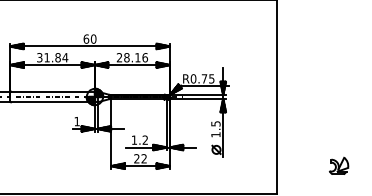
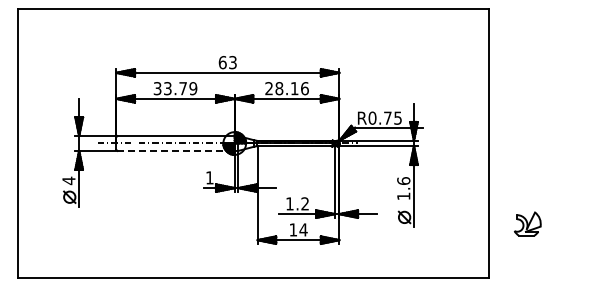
text: (93, 39) -> (232, 62), 60 -> 63
text: (56, 57) -> (180, 88), 31.84 -> 33.79
line: (53, 101) -> (176, 150), solid -> dashed
text: (215, 123) -> (403, 180), 1.5 -> 1.6
text: (140, 158) -> (298, 229), 22 -> 14
part: (338, 165) -> (527, 223), moved

